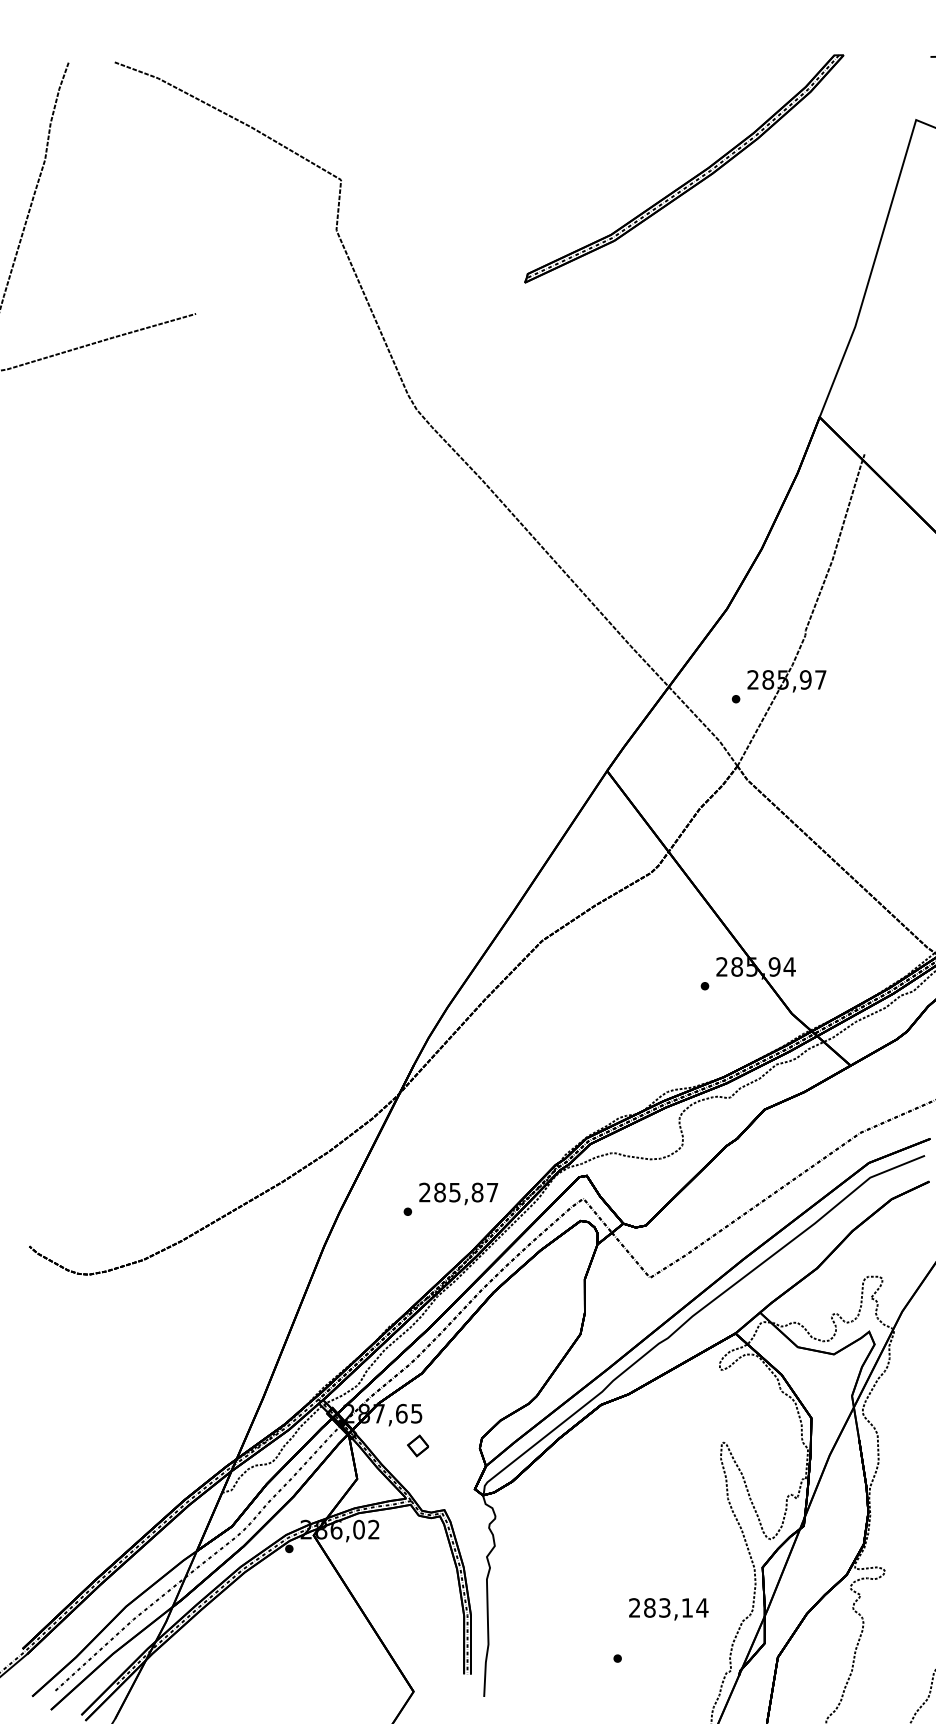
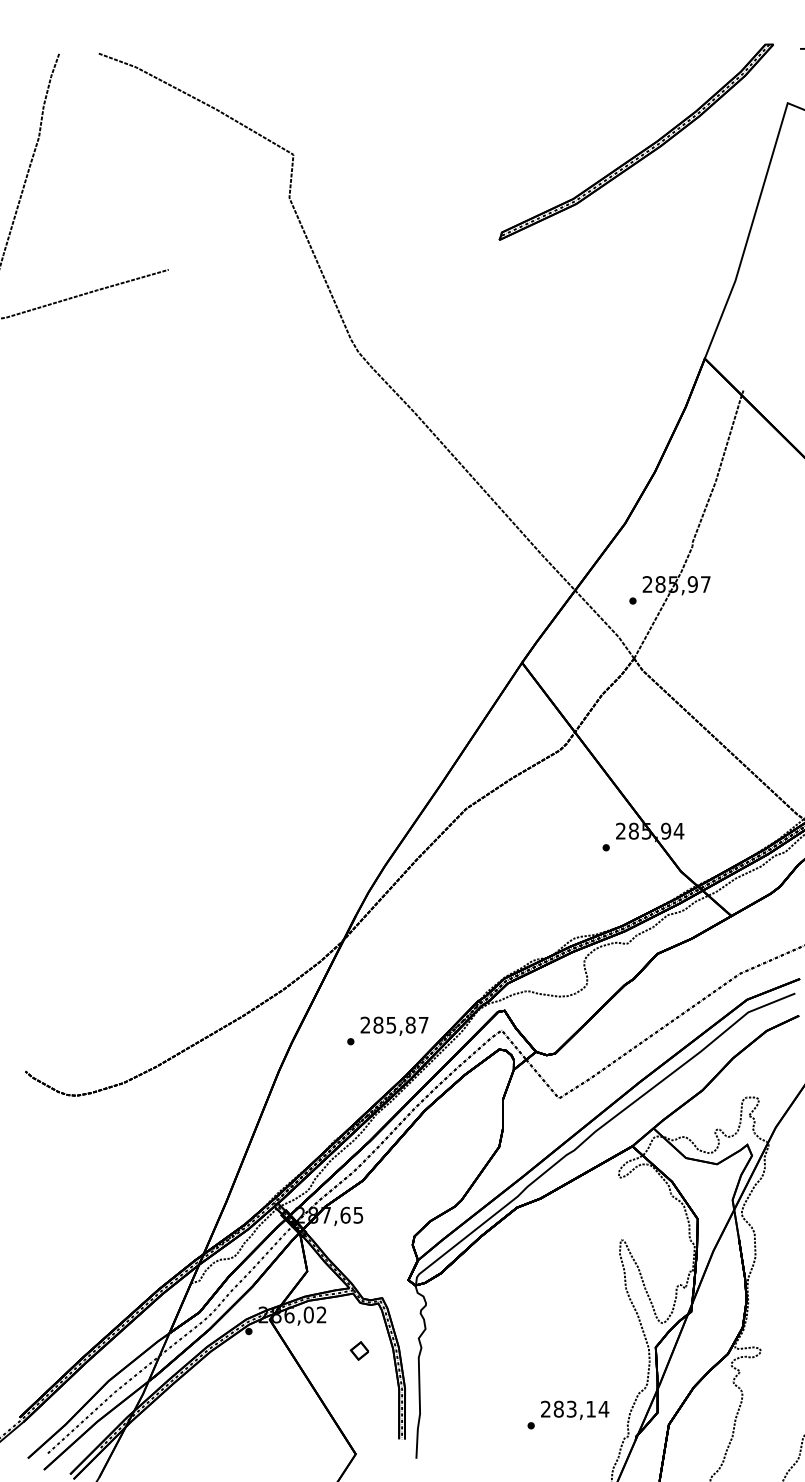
part: (689, 179) -> (640, 151), moved
part: (417, 1445) -> (359, 1350), moved
text: (669, 1608) -> (575, 1409), moved

